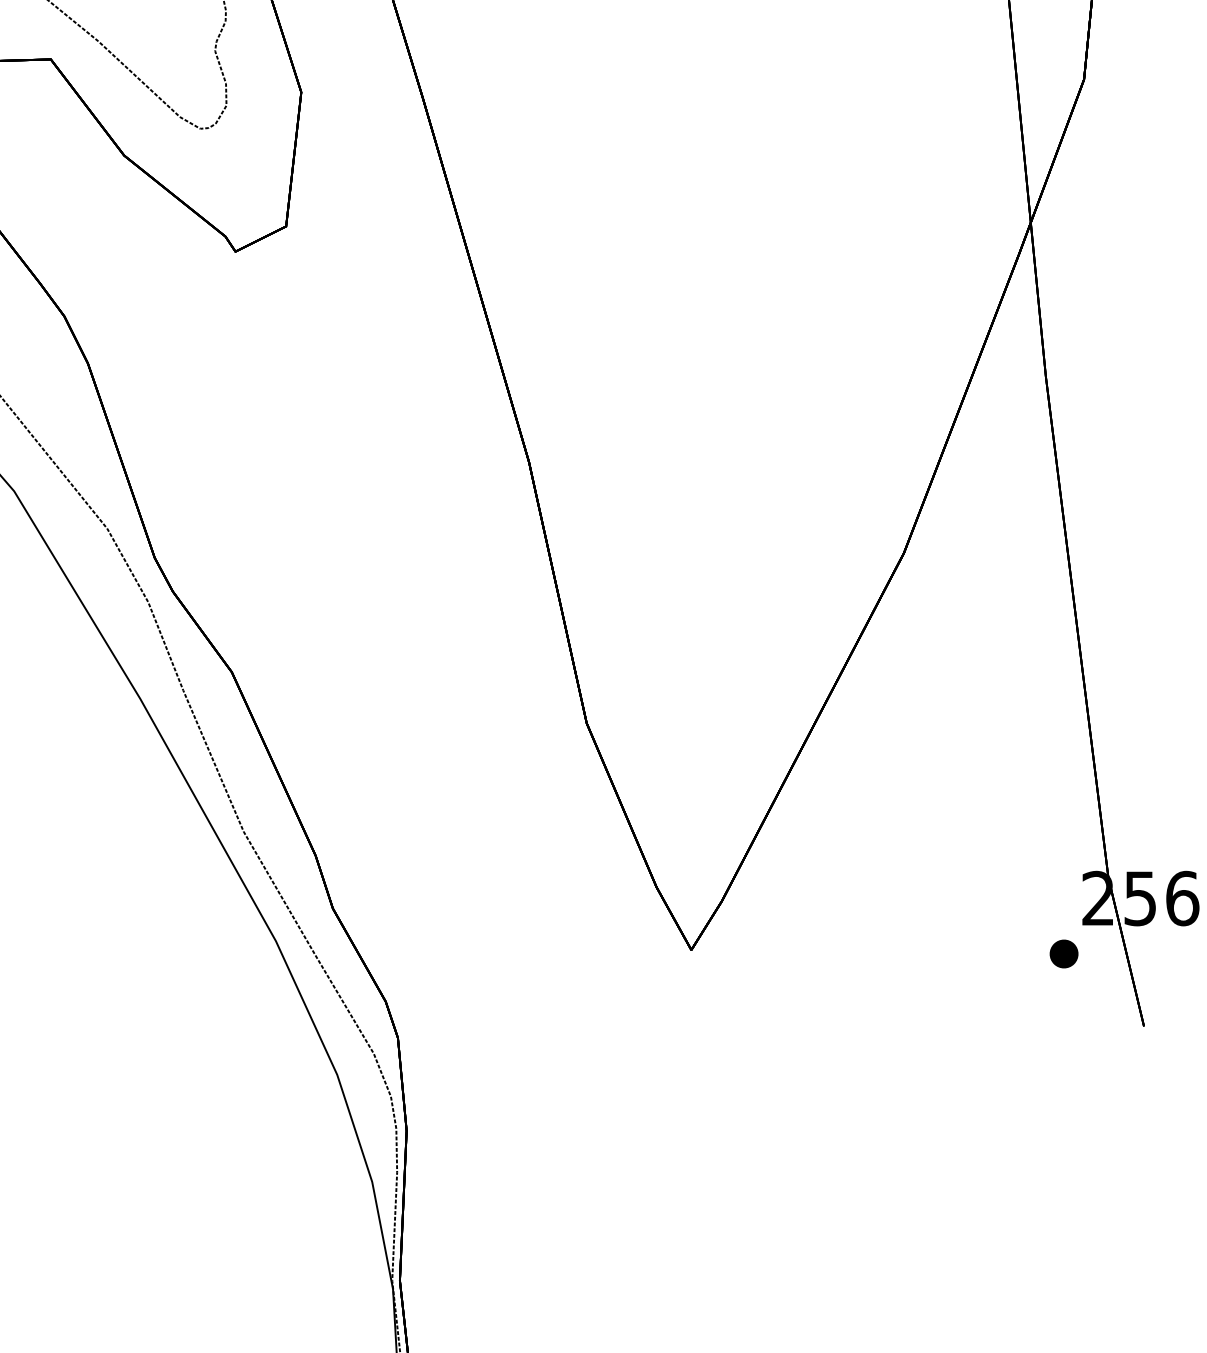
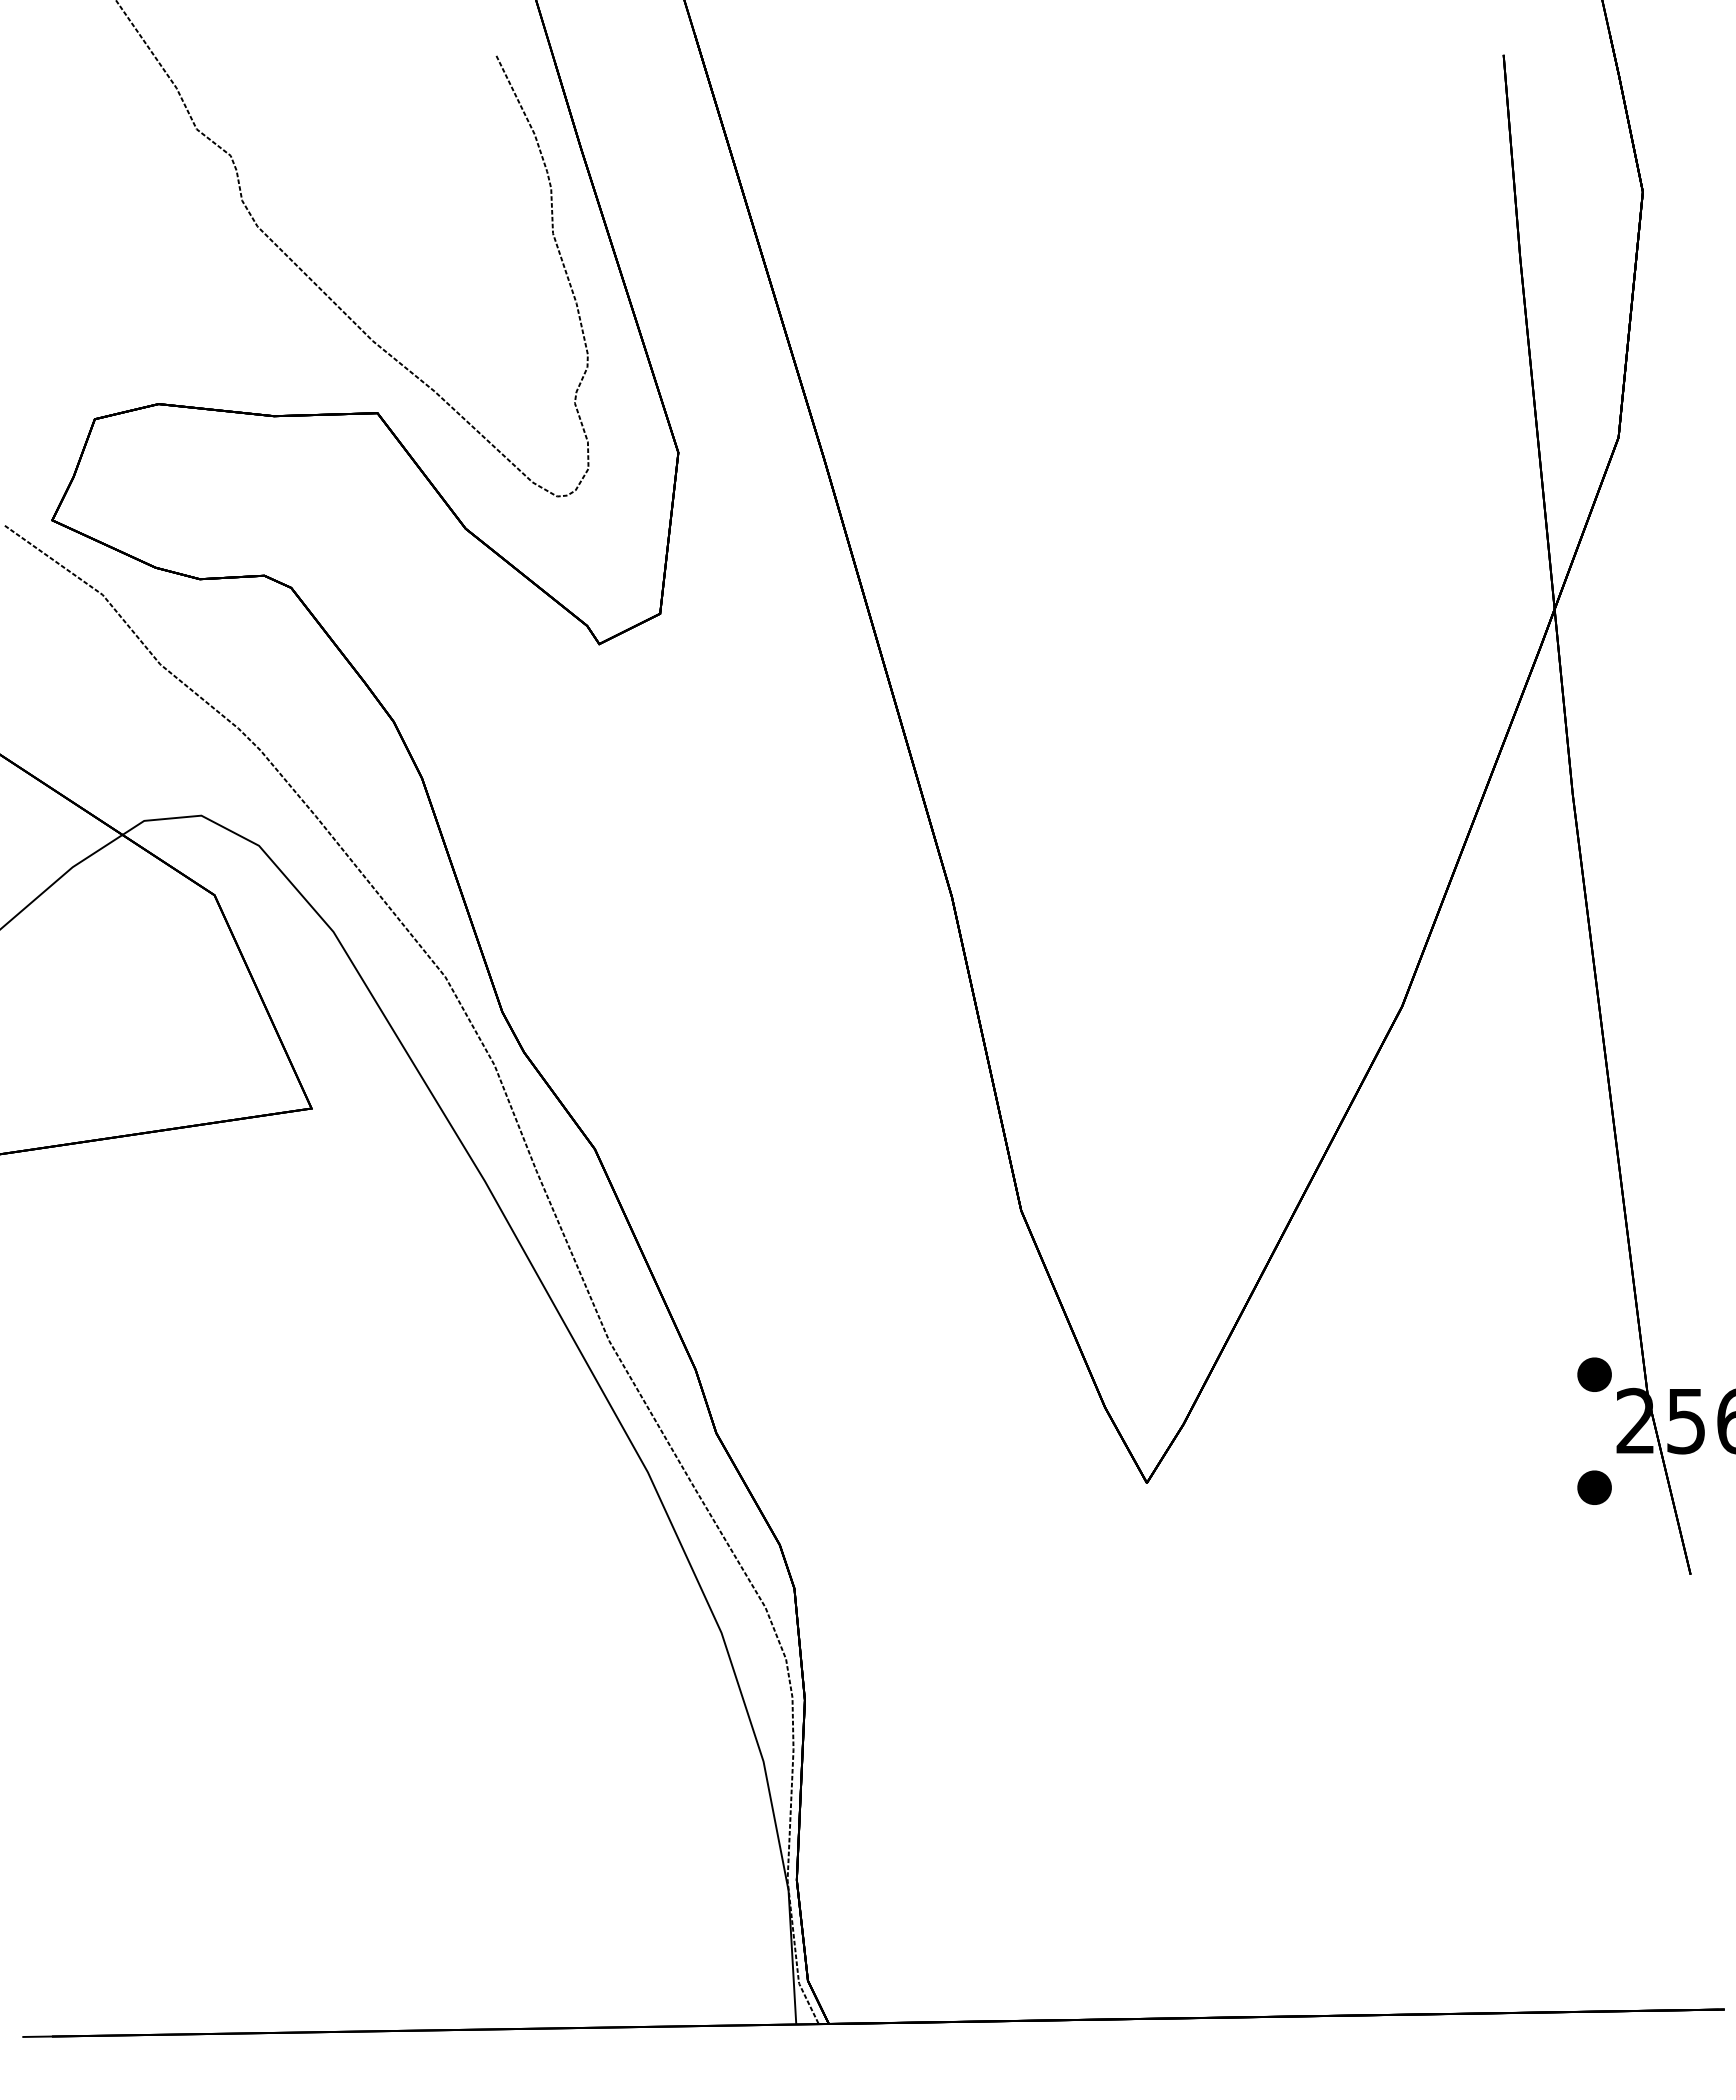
part: (1063, 859) -> (1594, 1374), added

